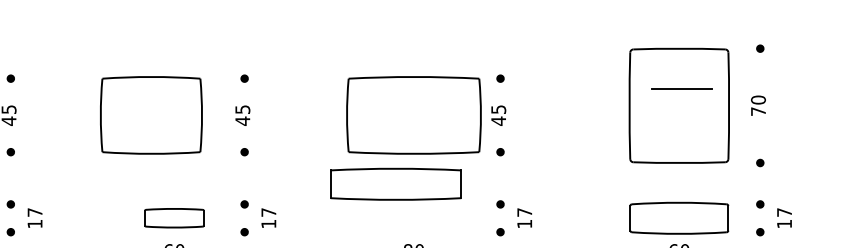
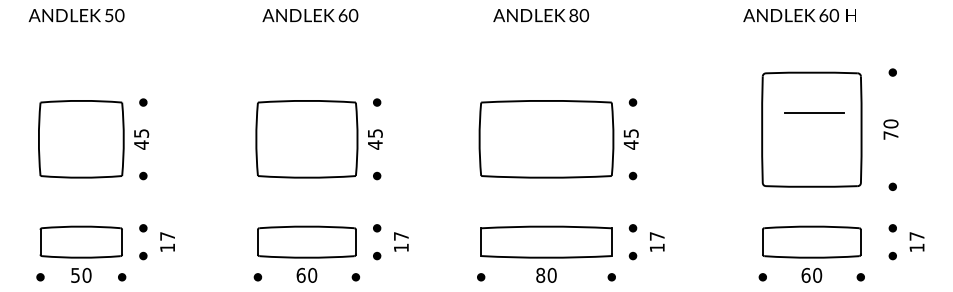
part: (150, 115) -> (306, 139), moved
part: (395, 183) -> (546, 241), moved
part: (173, 217) -> (306, 241), size x1.67

